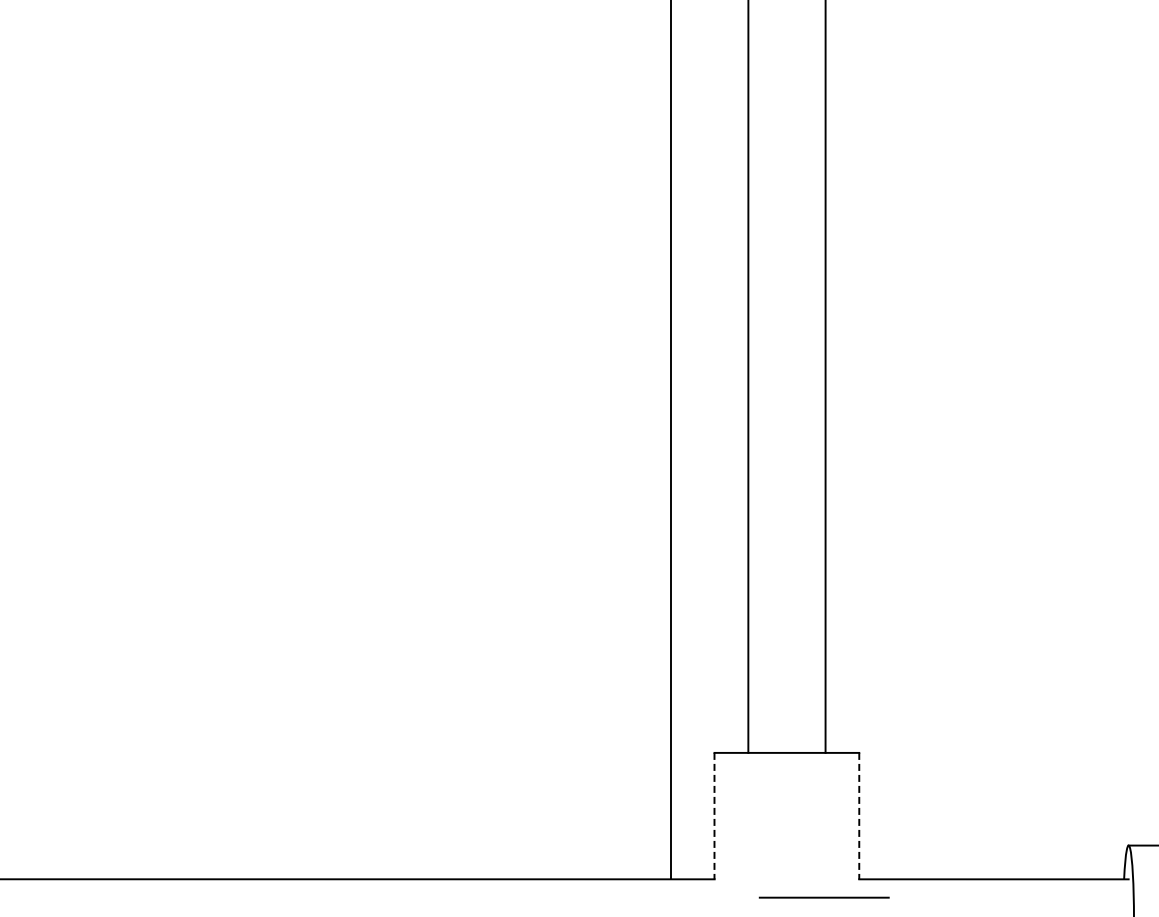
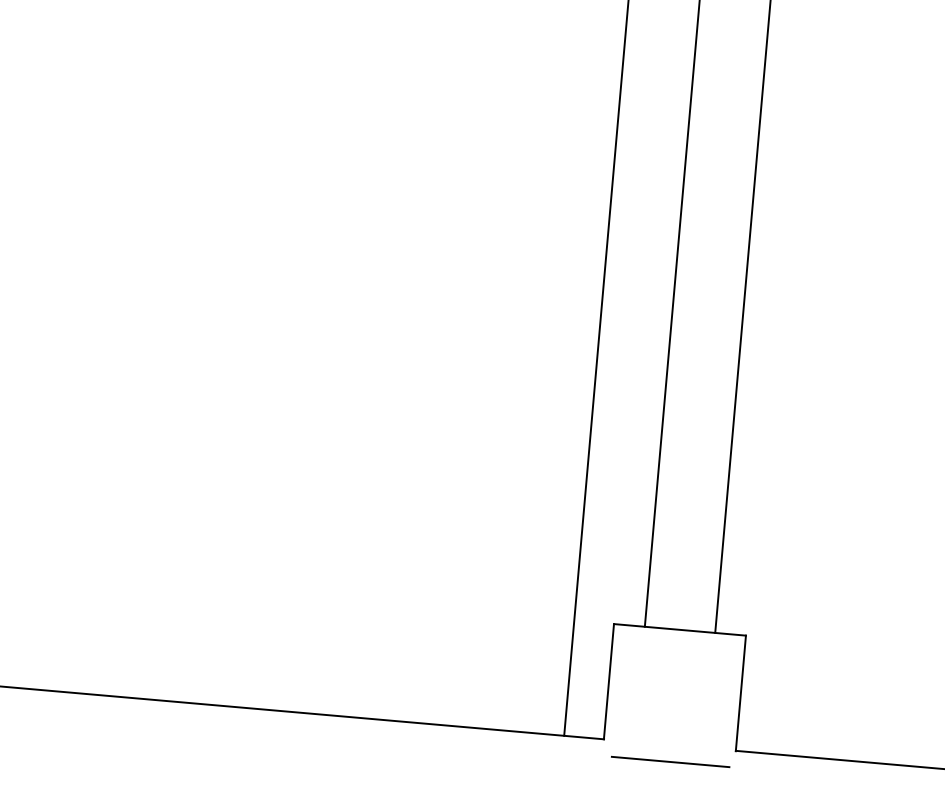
line: (714, 816) -> (608, 682), dashed -> solid
line: (859, 816) -> (741, 693), dashed -> solid
line: (823, 897) -> (669, 761), moved

